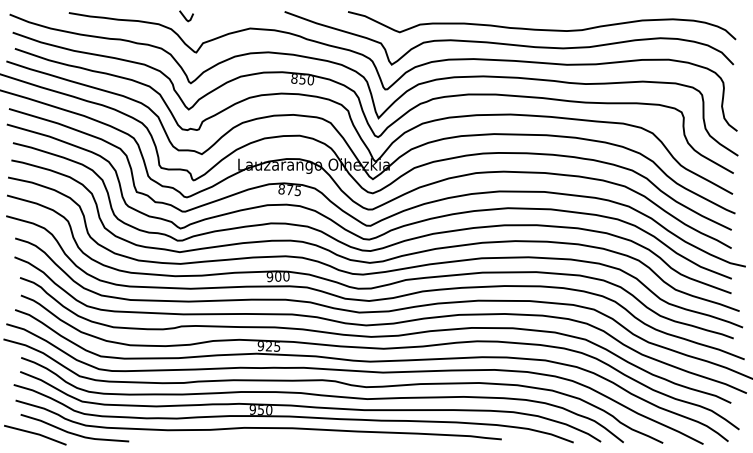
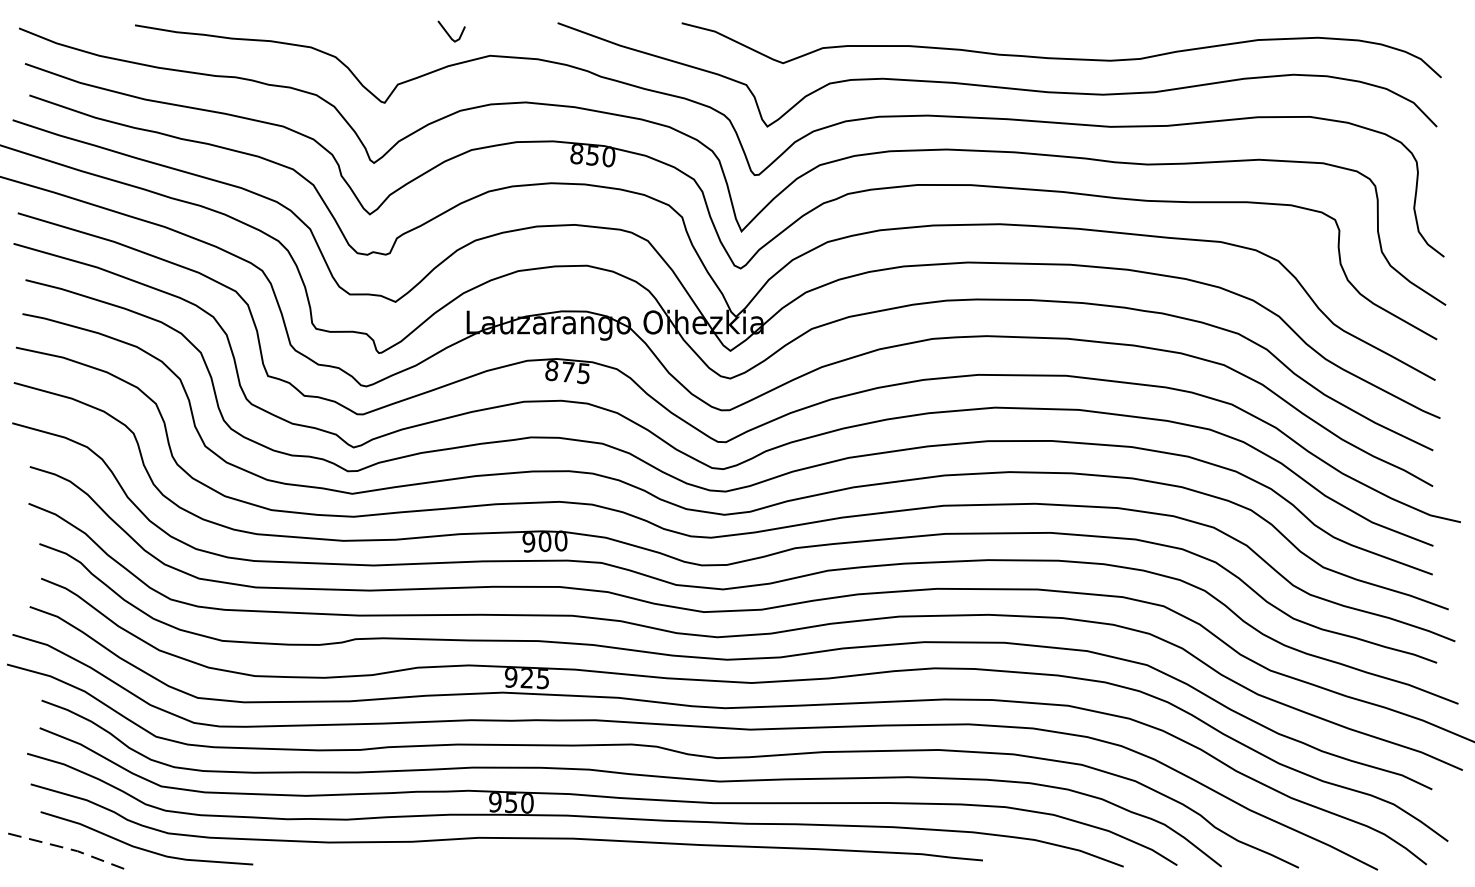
line: (185, 16) -> (449, 32), moved
line: (36, 433) -> (71, 848), solid -> dashed

